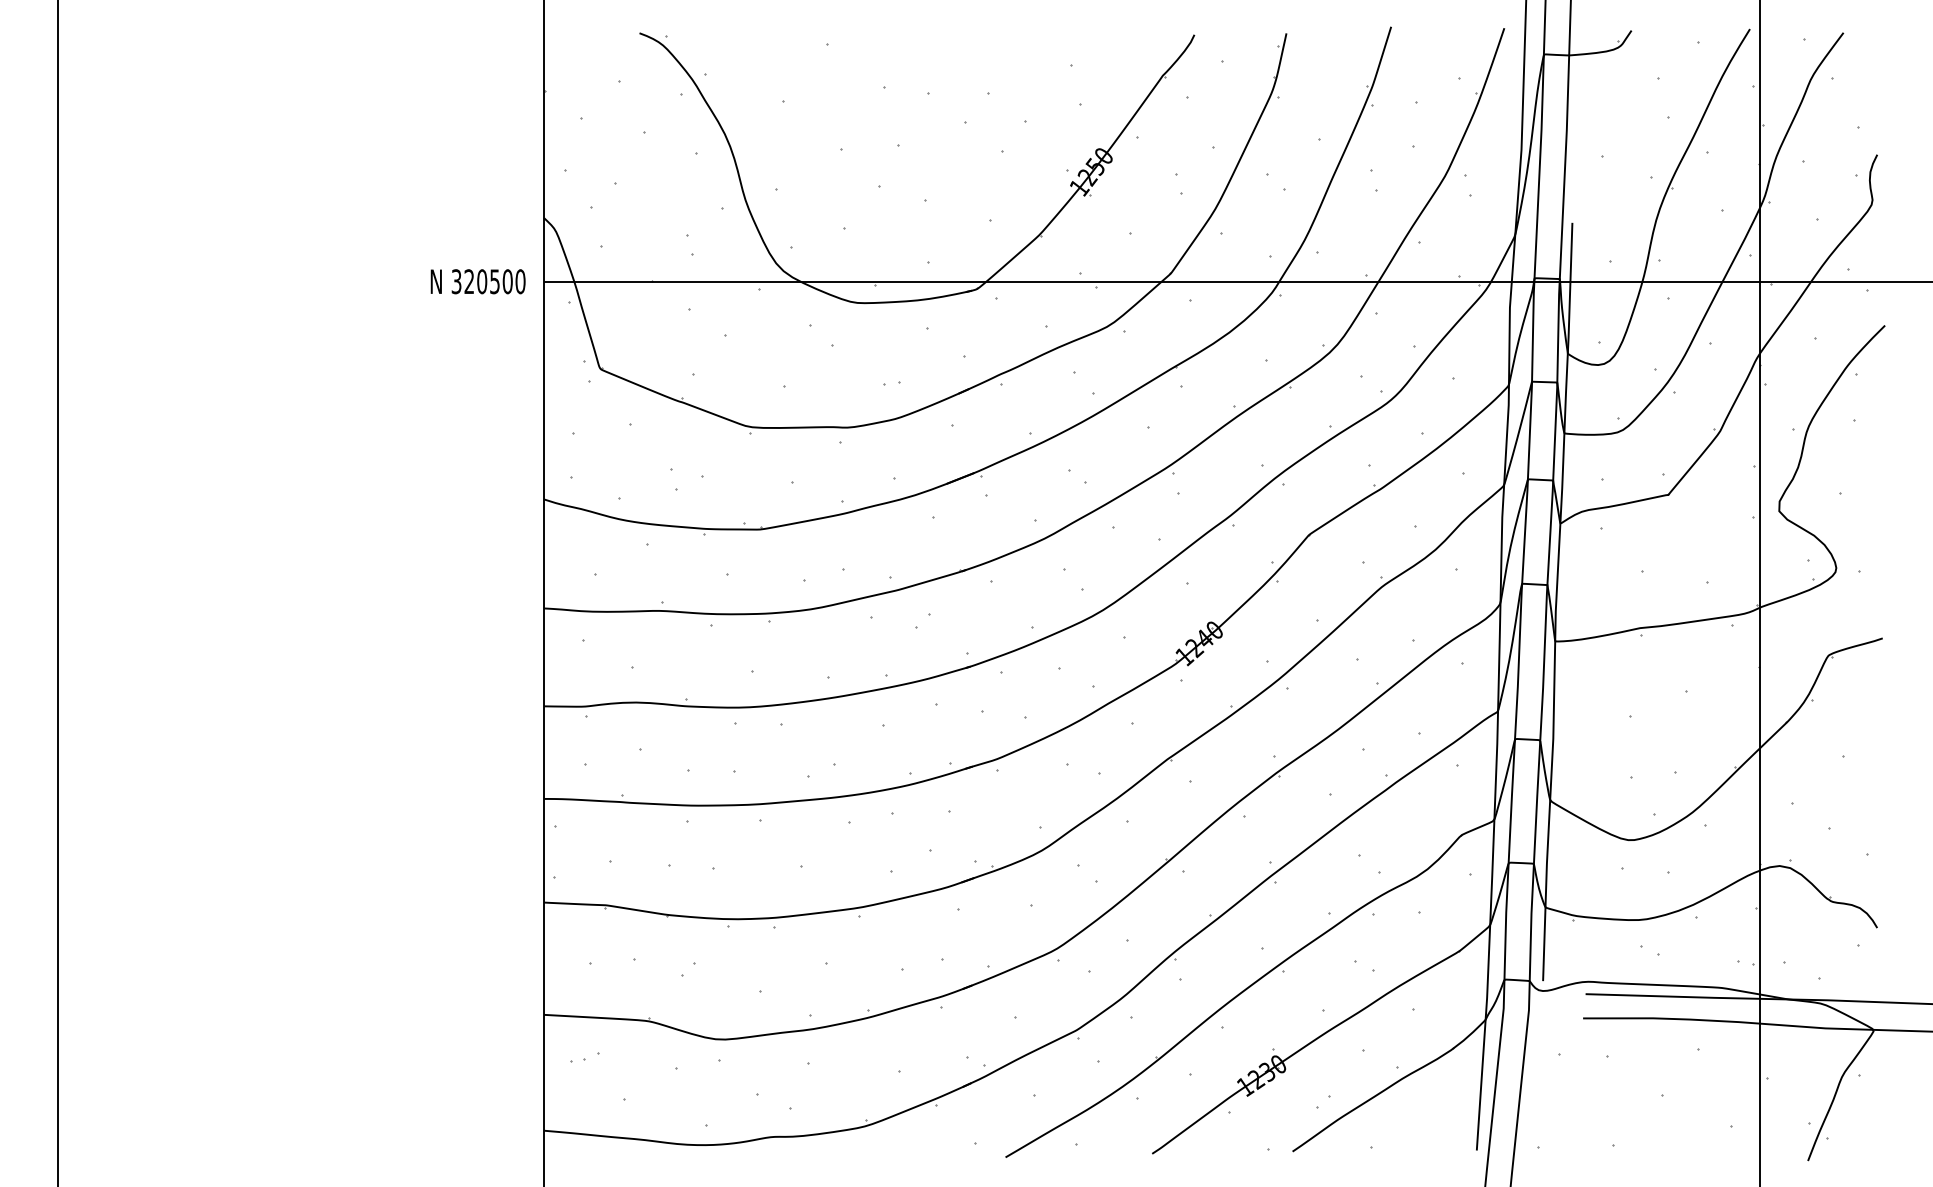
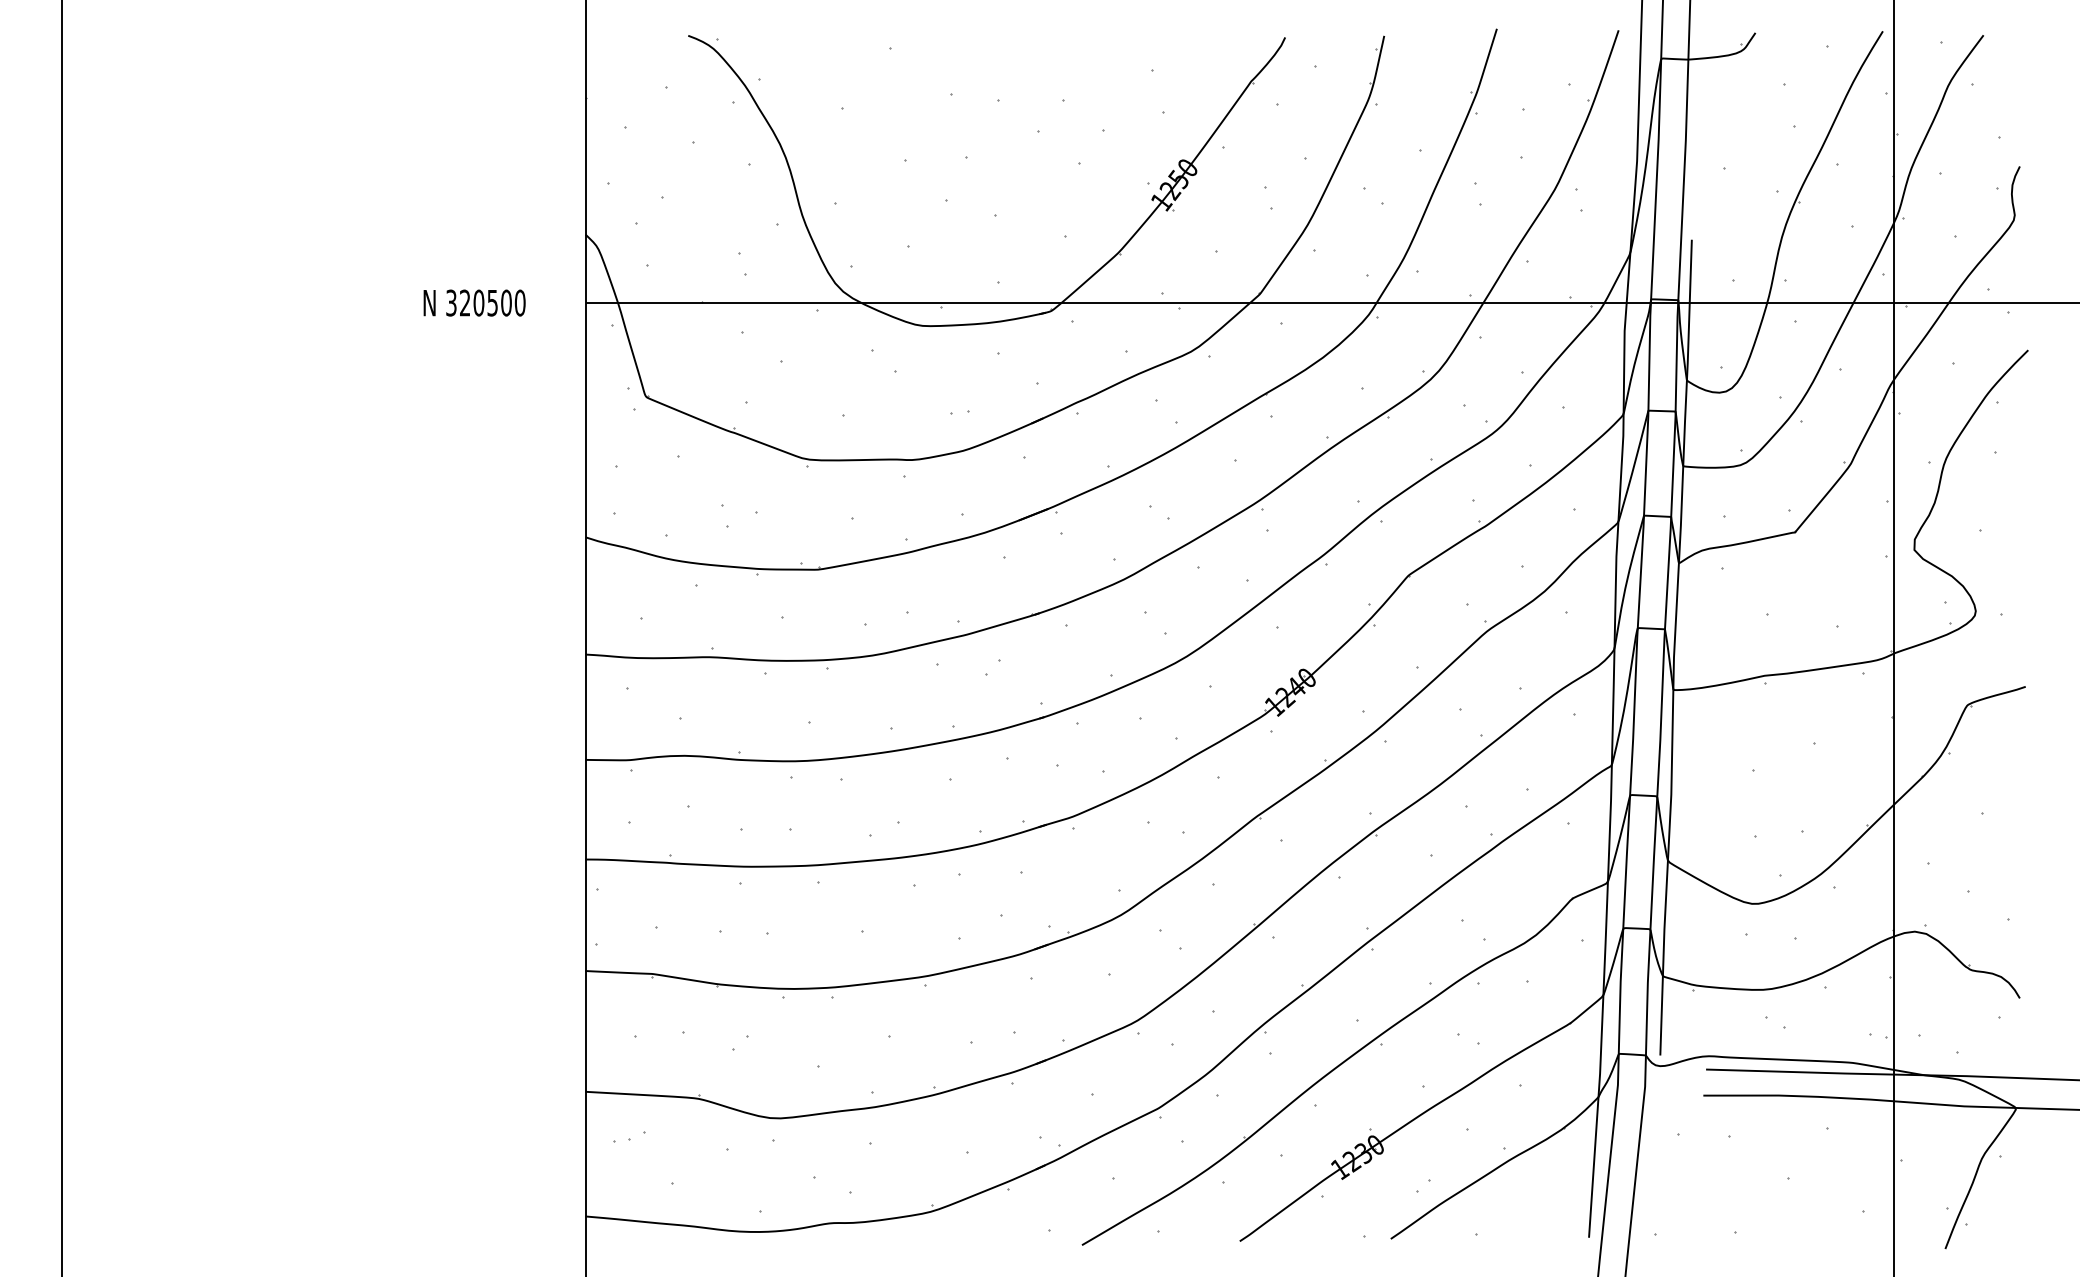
text: (478, 281) -> (474, 302), moved

